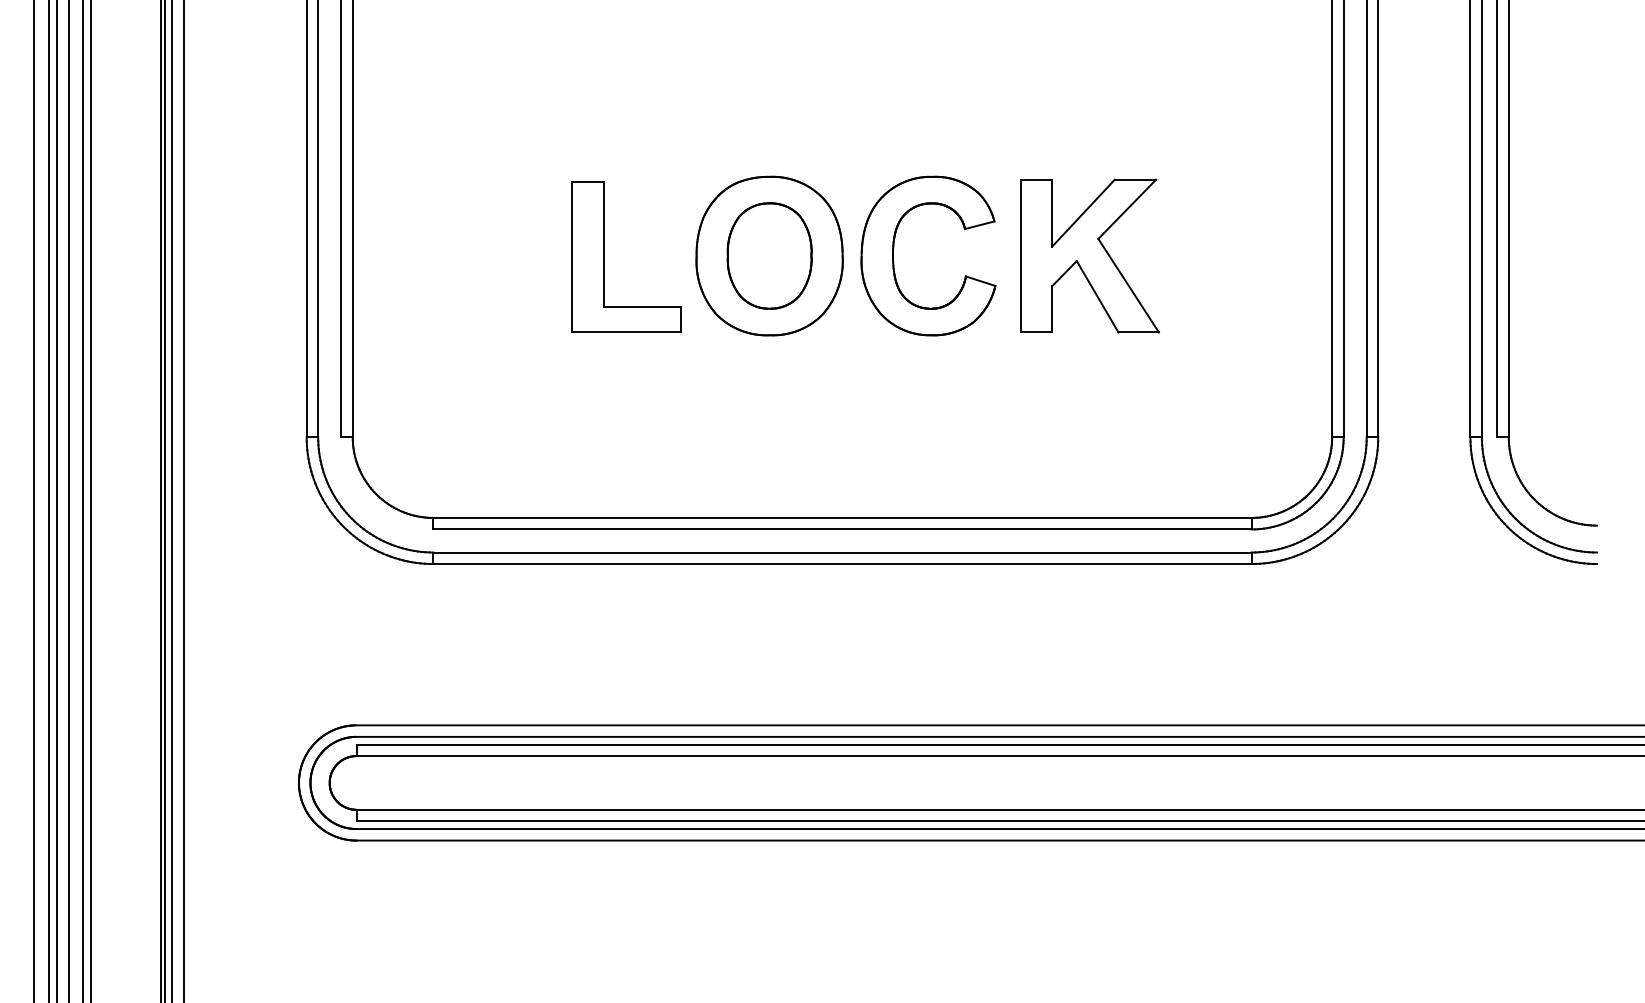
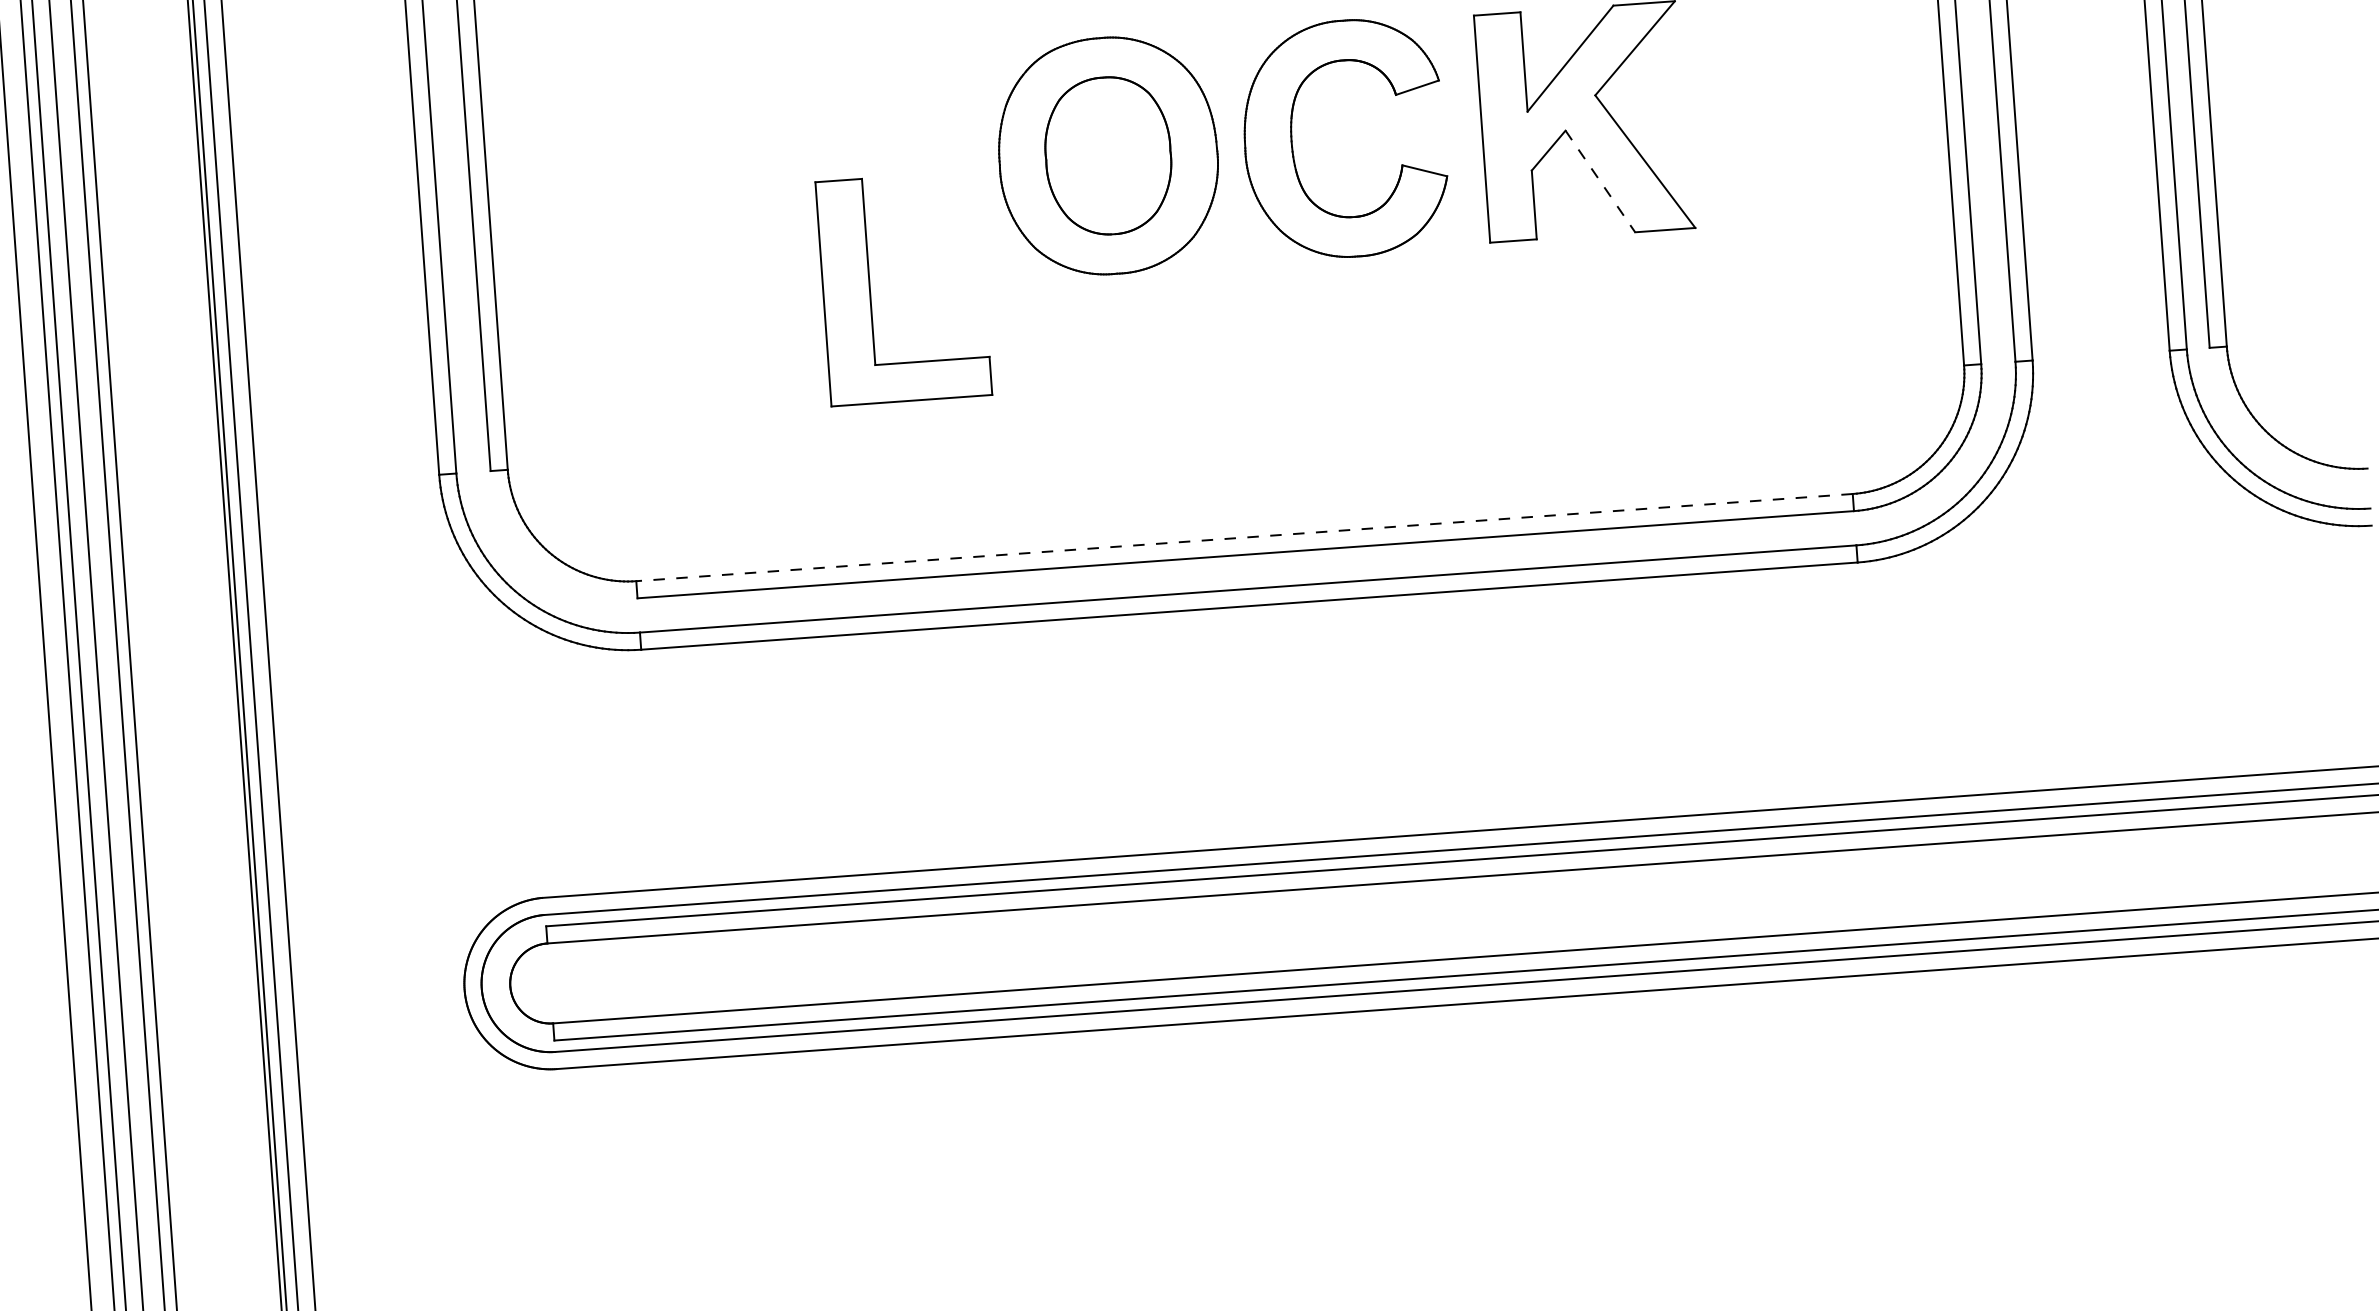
part: (604, 256) -> (871, 290), moved
line: (1097, 297) -> (1600, 182), solid -> dashed
line: (841, 517) -> (1243, 537), solid -> dashed

